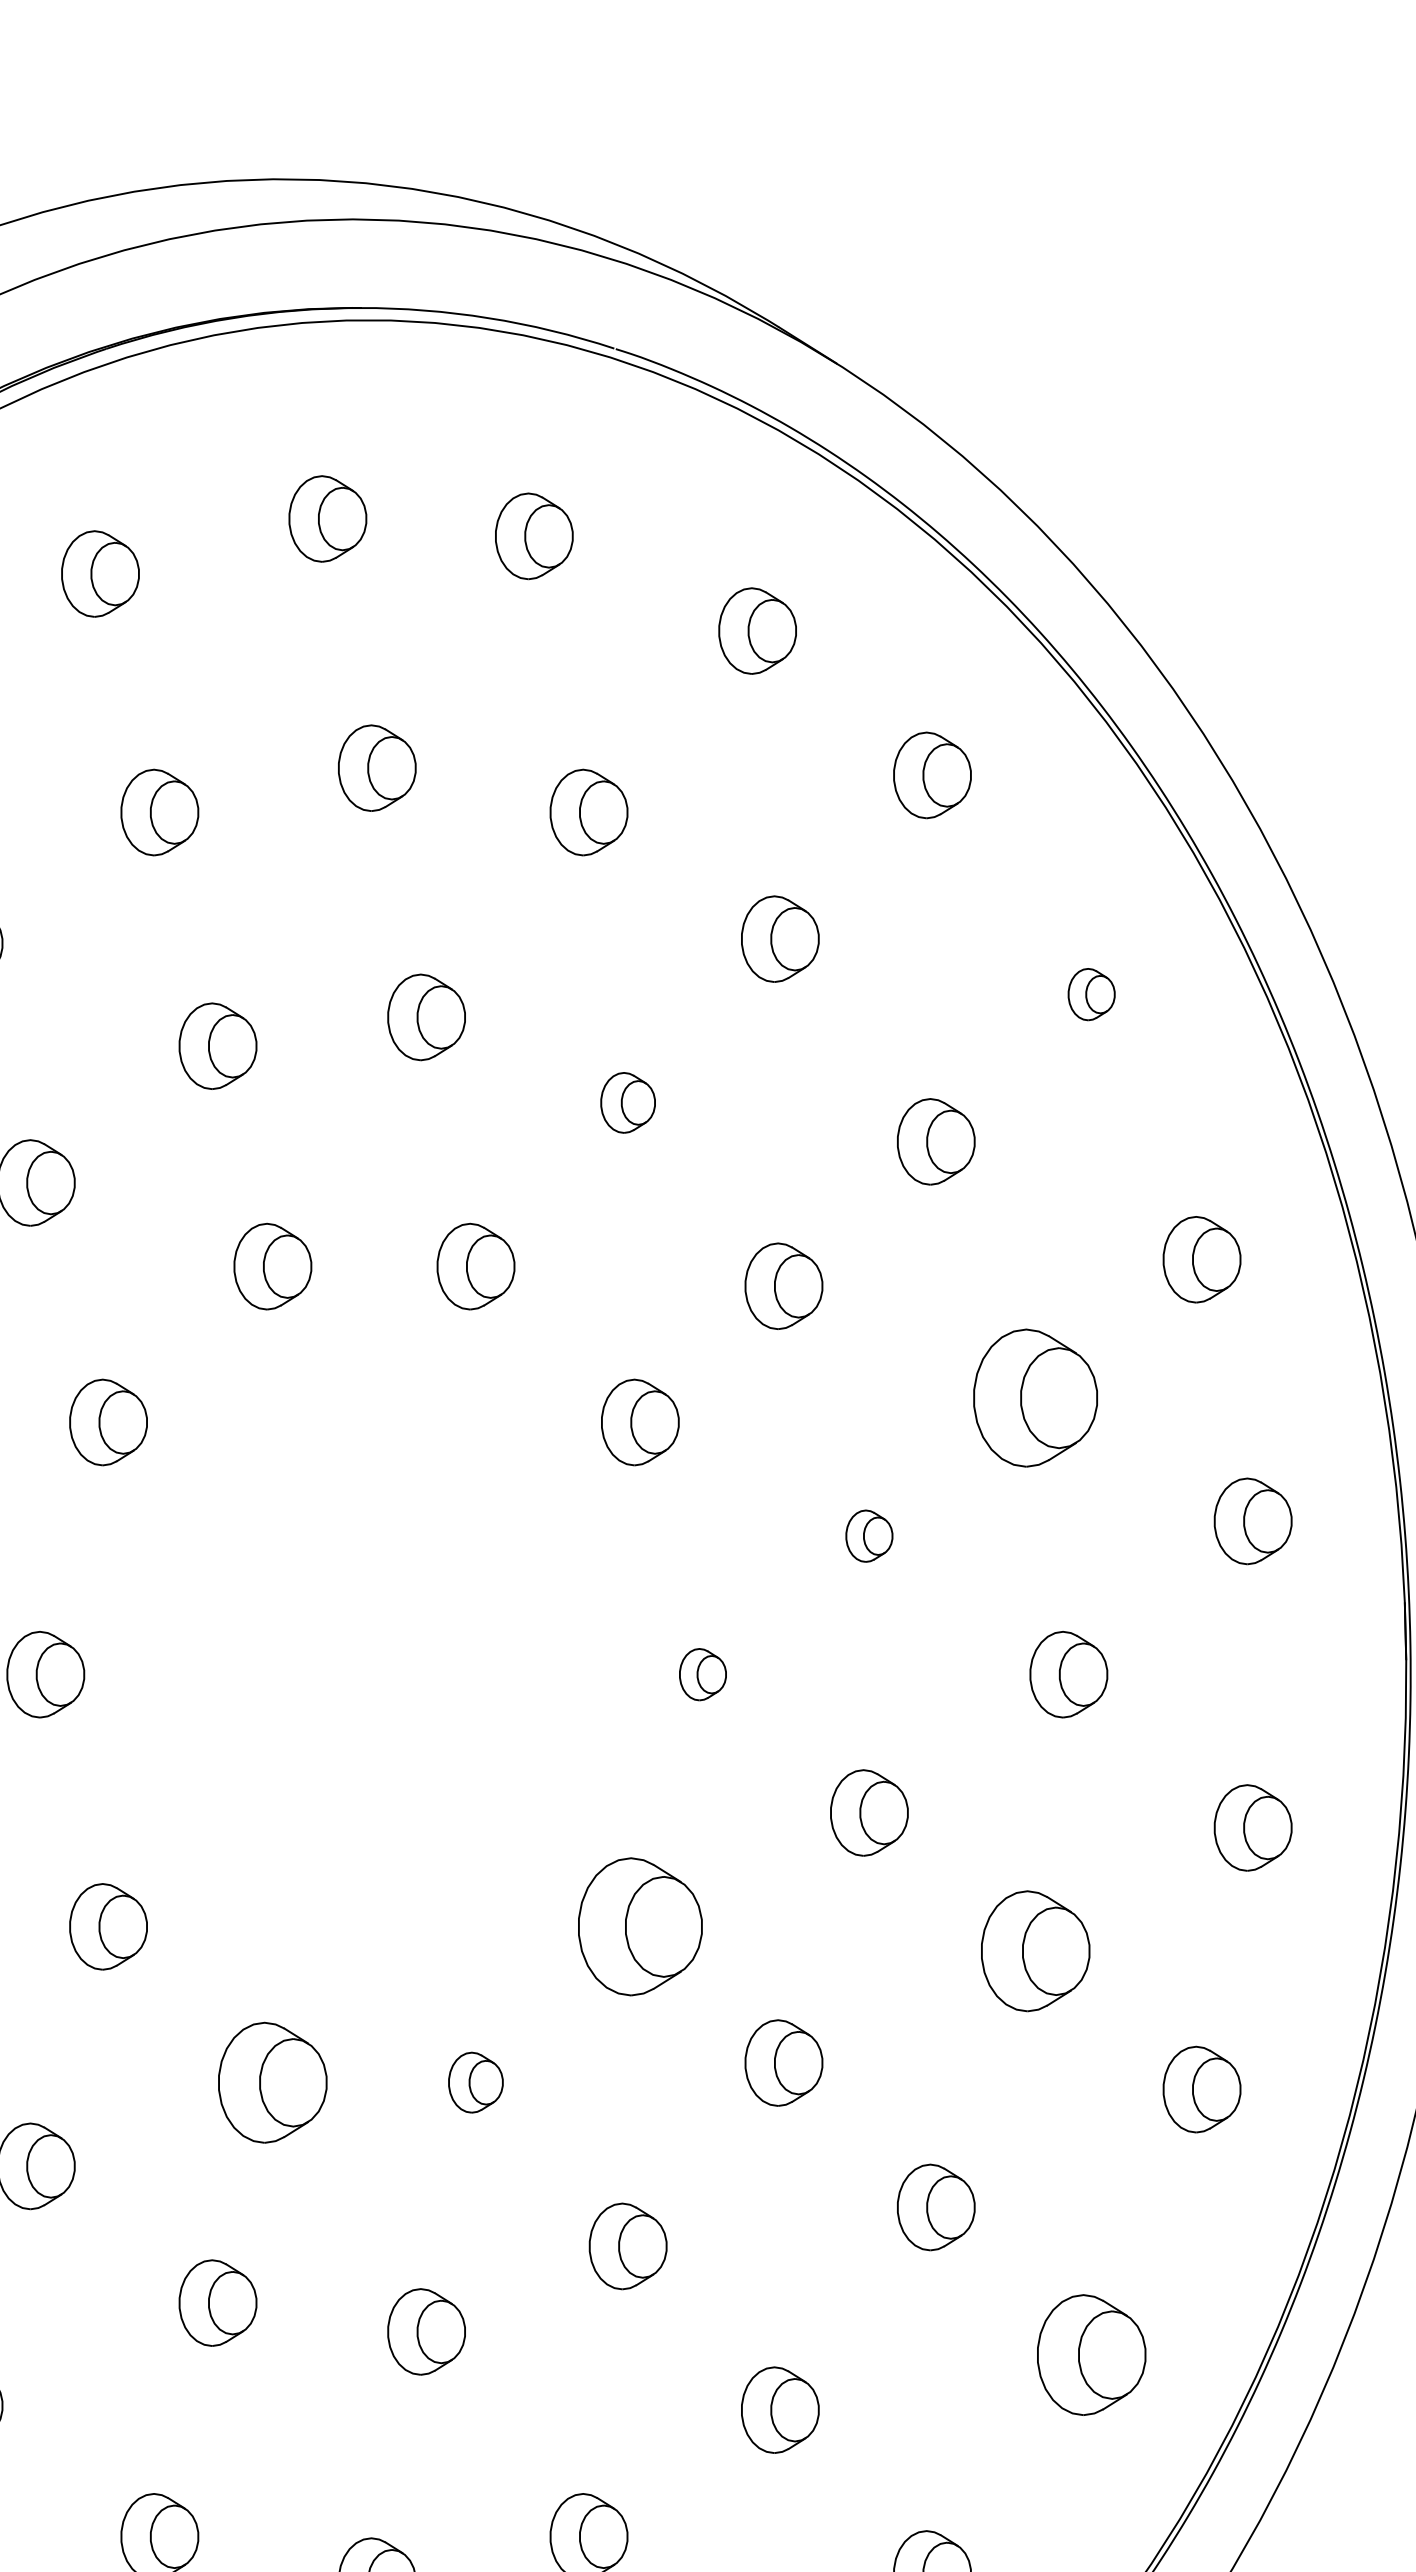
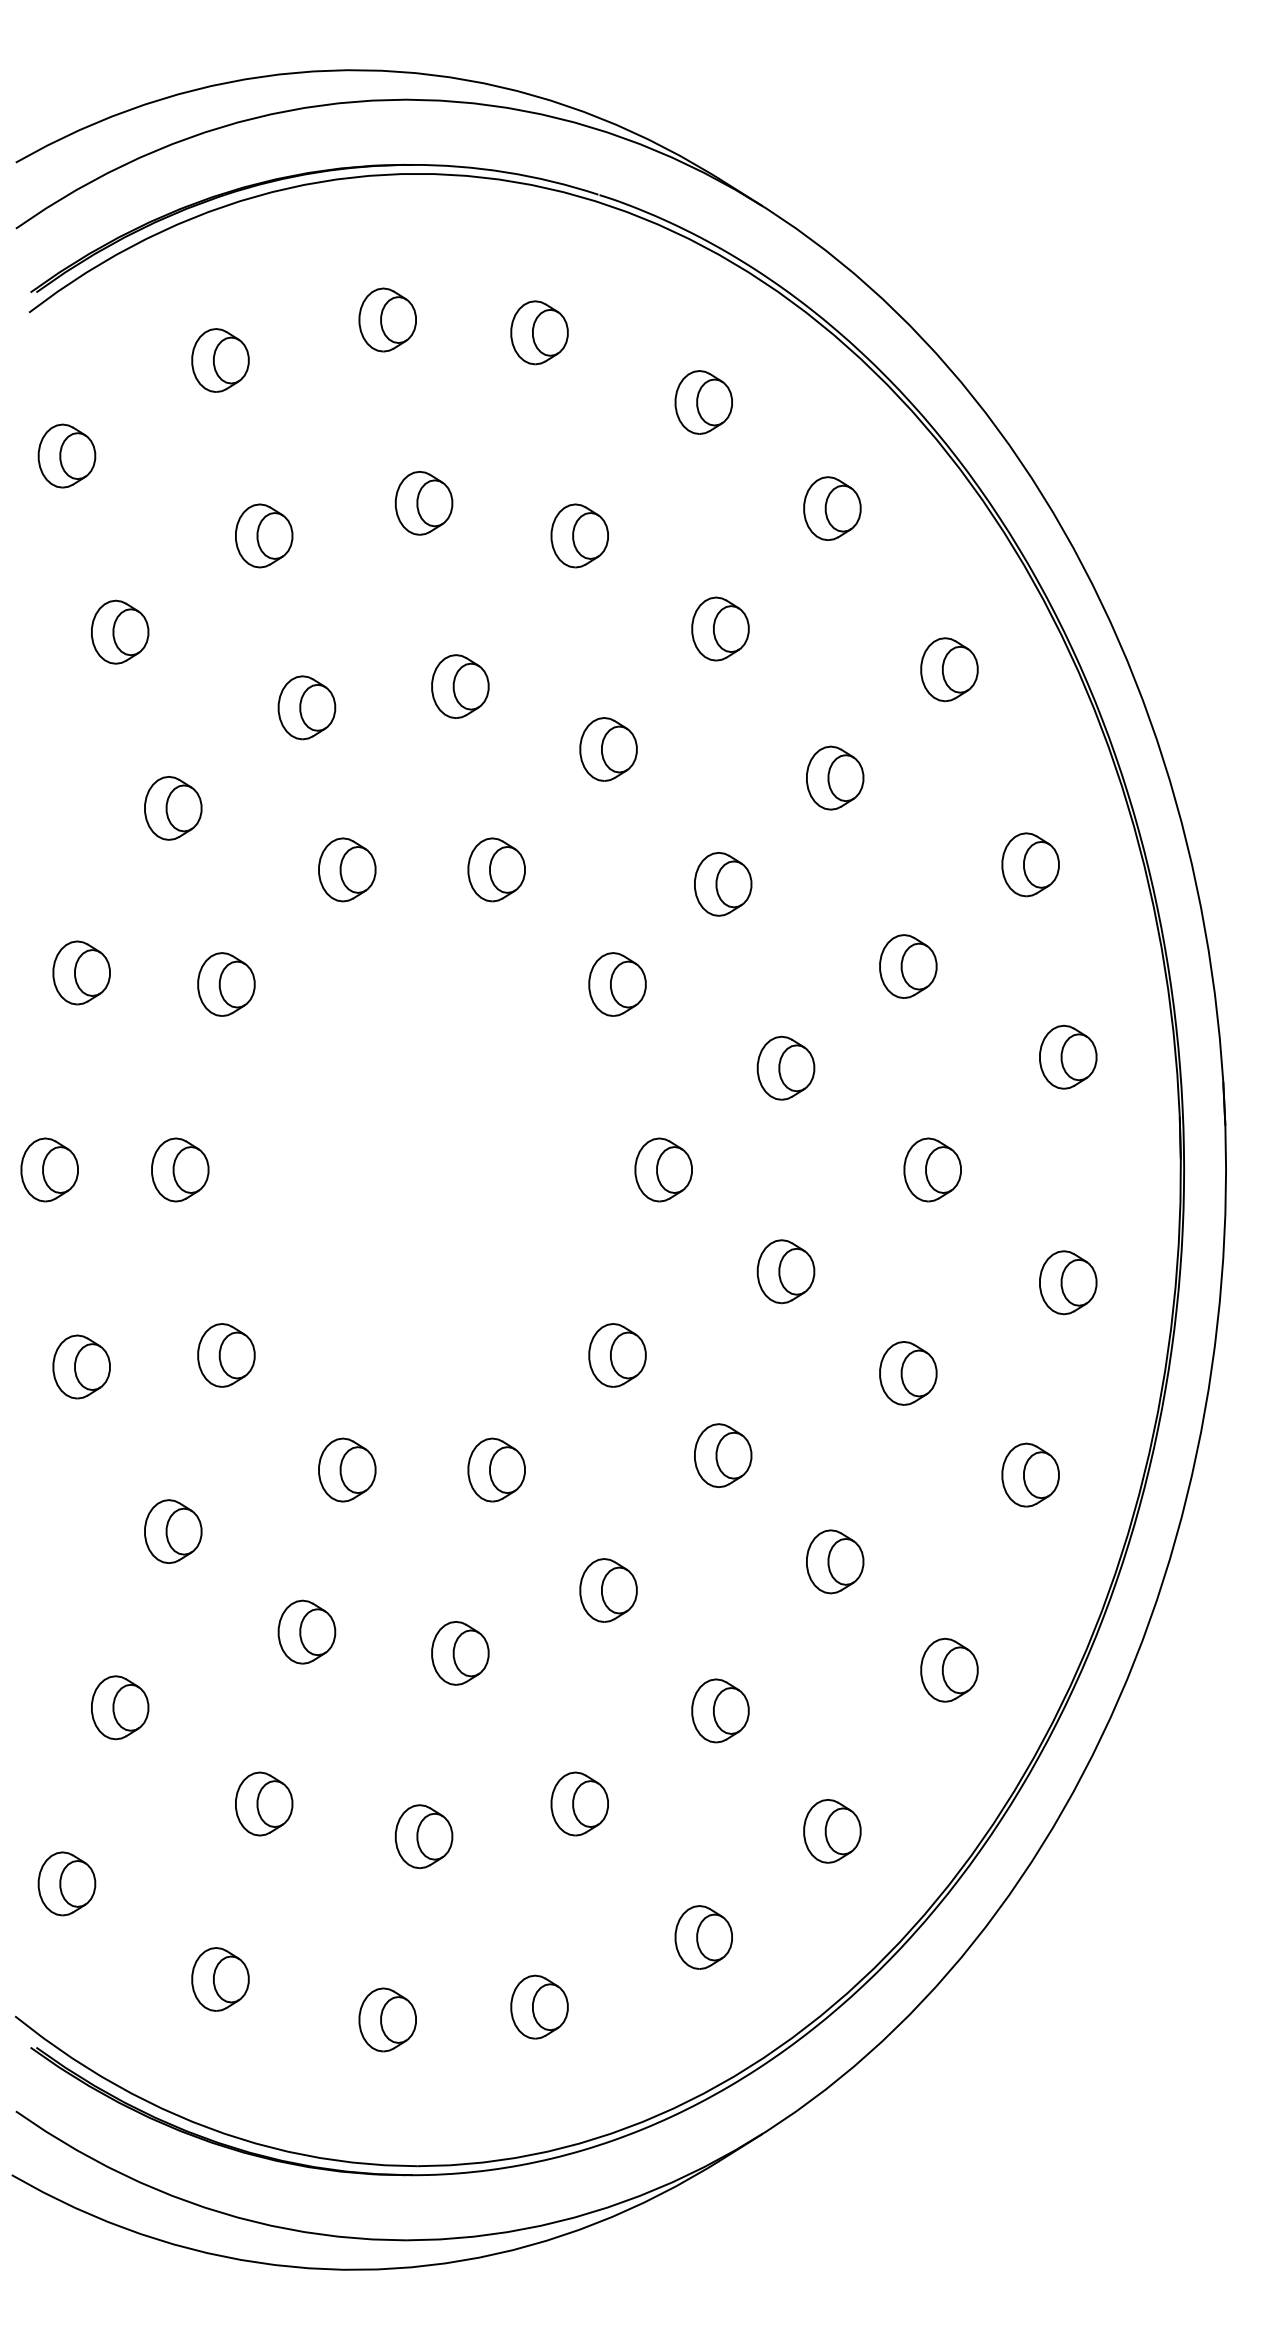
part: (1091, 994) -> (949, 669), size x1.67
part: (628, 1102) -> (608, 749), size x1.43
part: (1035, 1397) -> (908, 966), size x0.62
part: (868, 1535) -> (785, 1067), size x1.67
part: (702, 1673) -> (663, 1169), size x1.67
part: (640, 1926) -> (617, 1355), size x0.62
part: (1035, 1951) -> (908, 1373), size x0.71
part: (273, 2081) -> (347, 1469), size x0.71
part: (475, 2081) -> (496, 1469), size x1.43
part: (1091, 2353) -> (949, 1669), size x0.71

